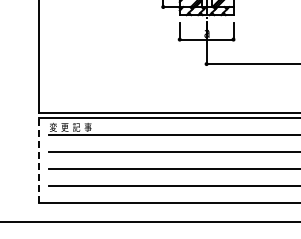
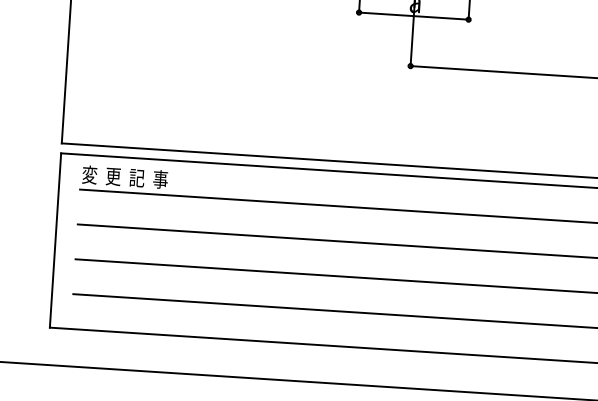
line: (38, 160) -> (55, 240), dashed -> solid

